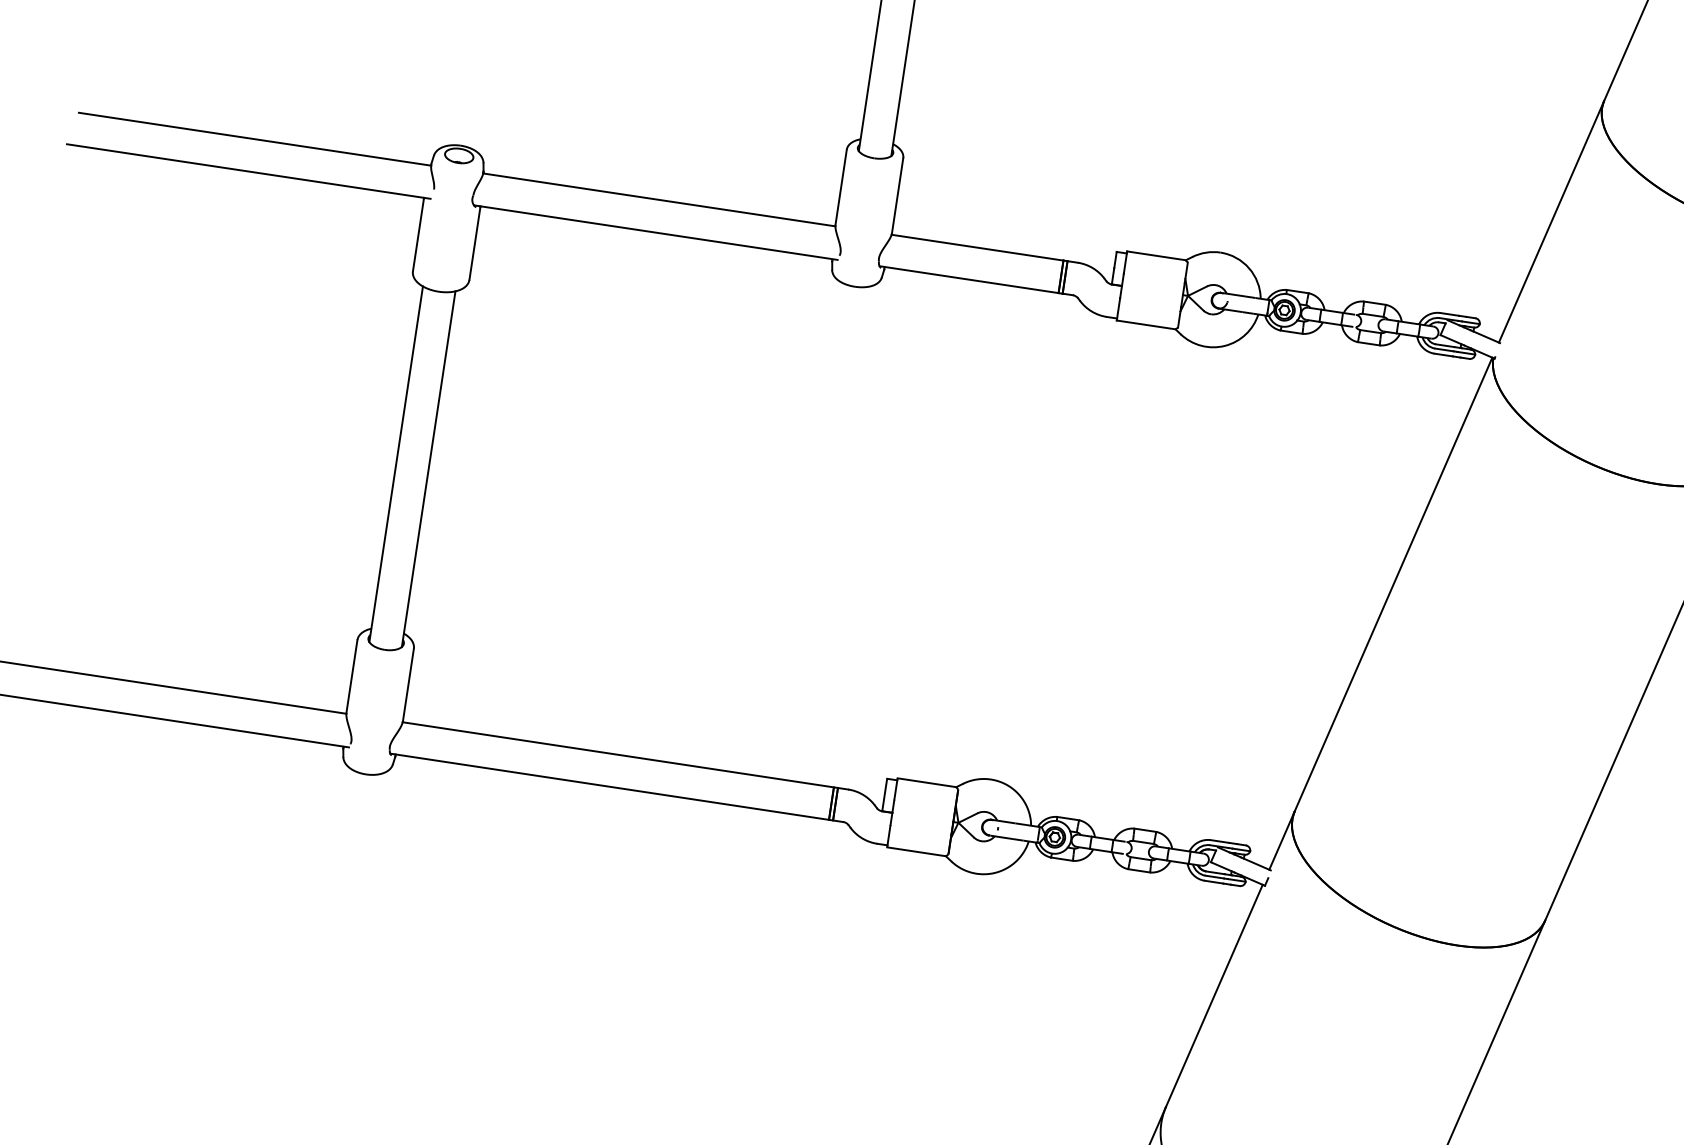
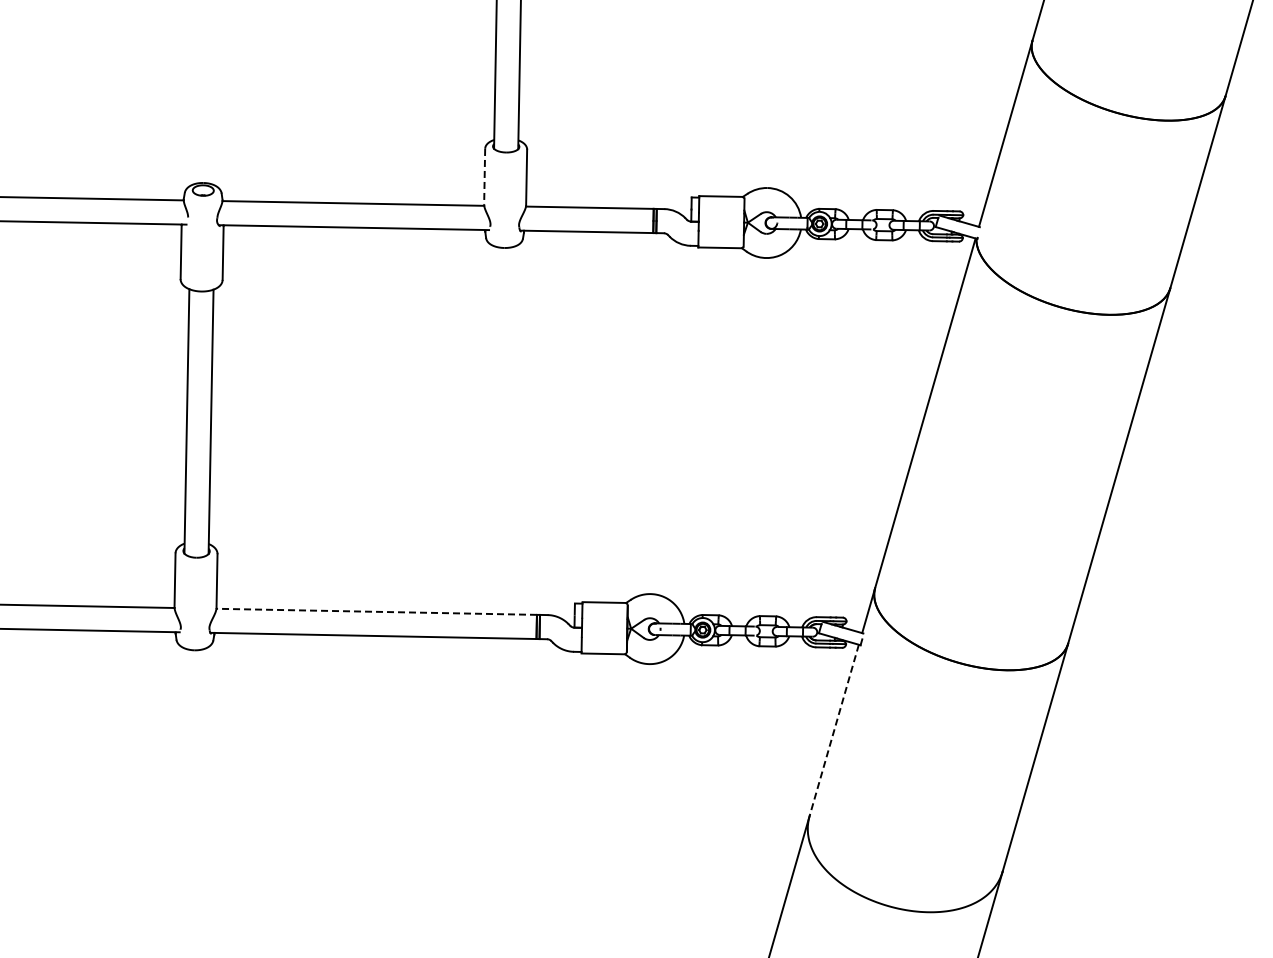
line: (840, 186) -> (484, 176), solid -> dashed
line: (618, 754) -> (376, 611), solid -> dashed
line: (1214, 996) -> (834, 730), solid -> dashed

